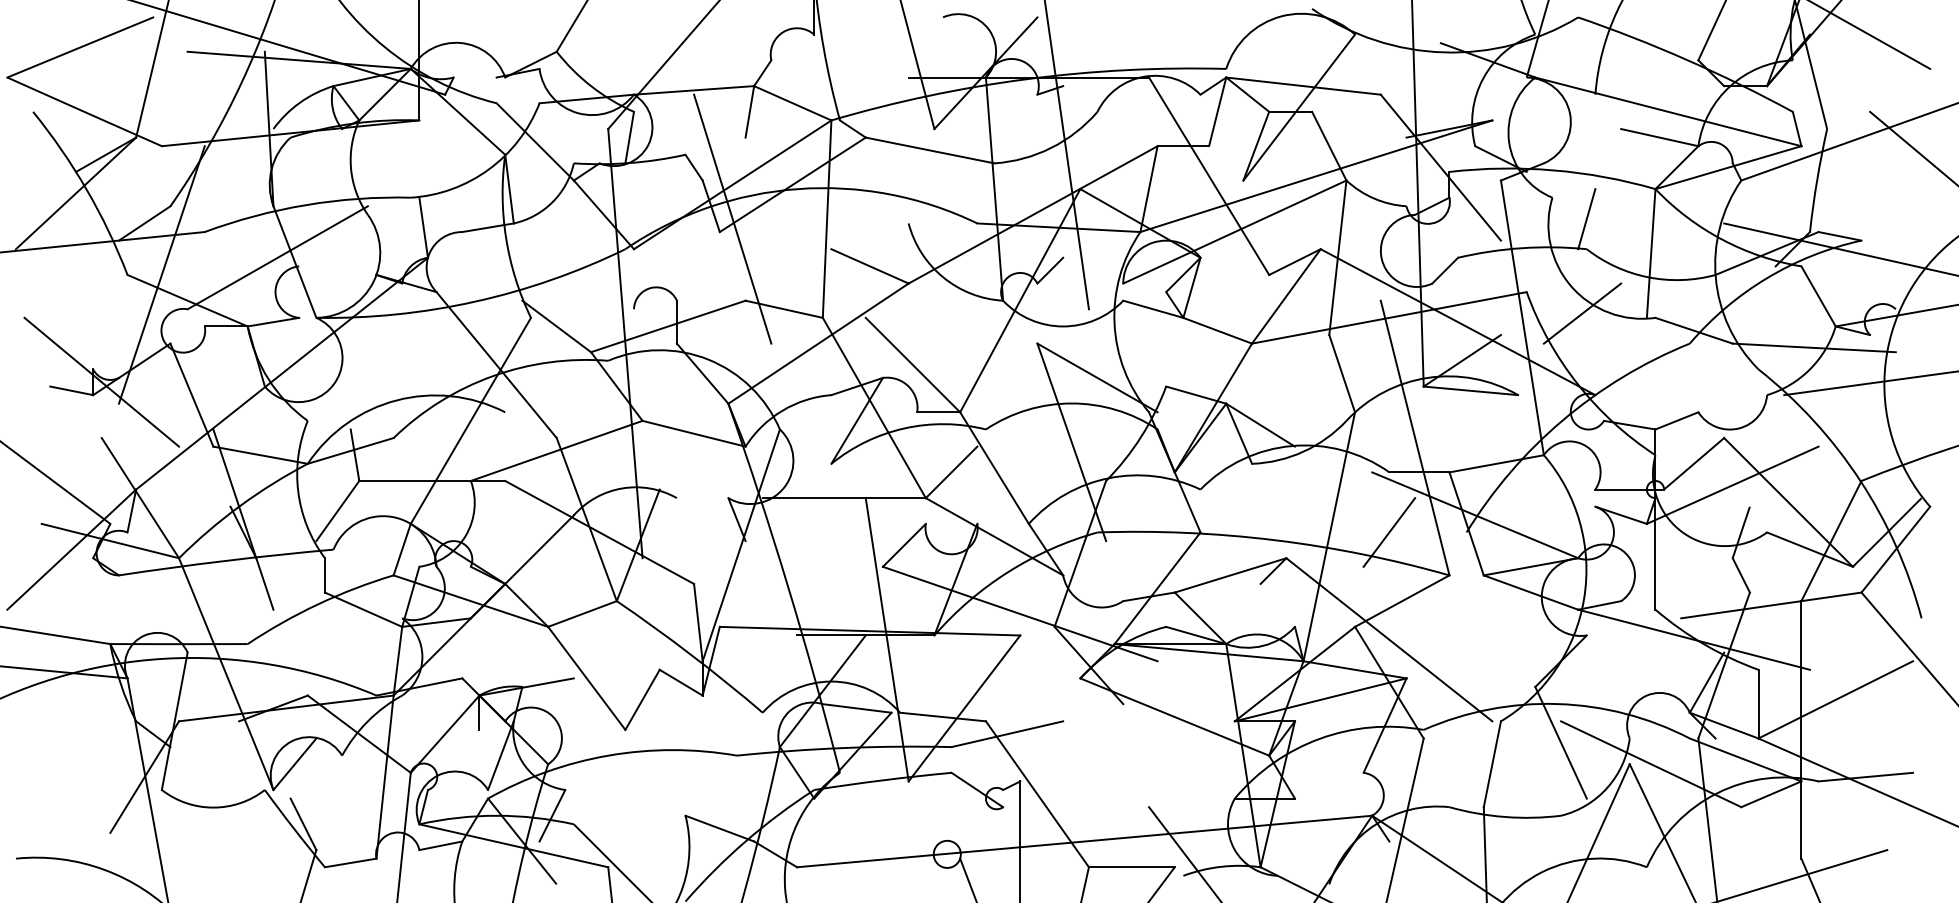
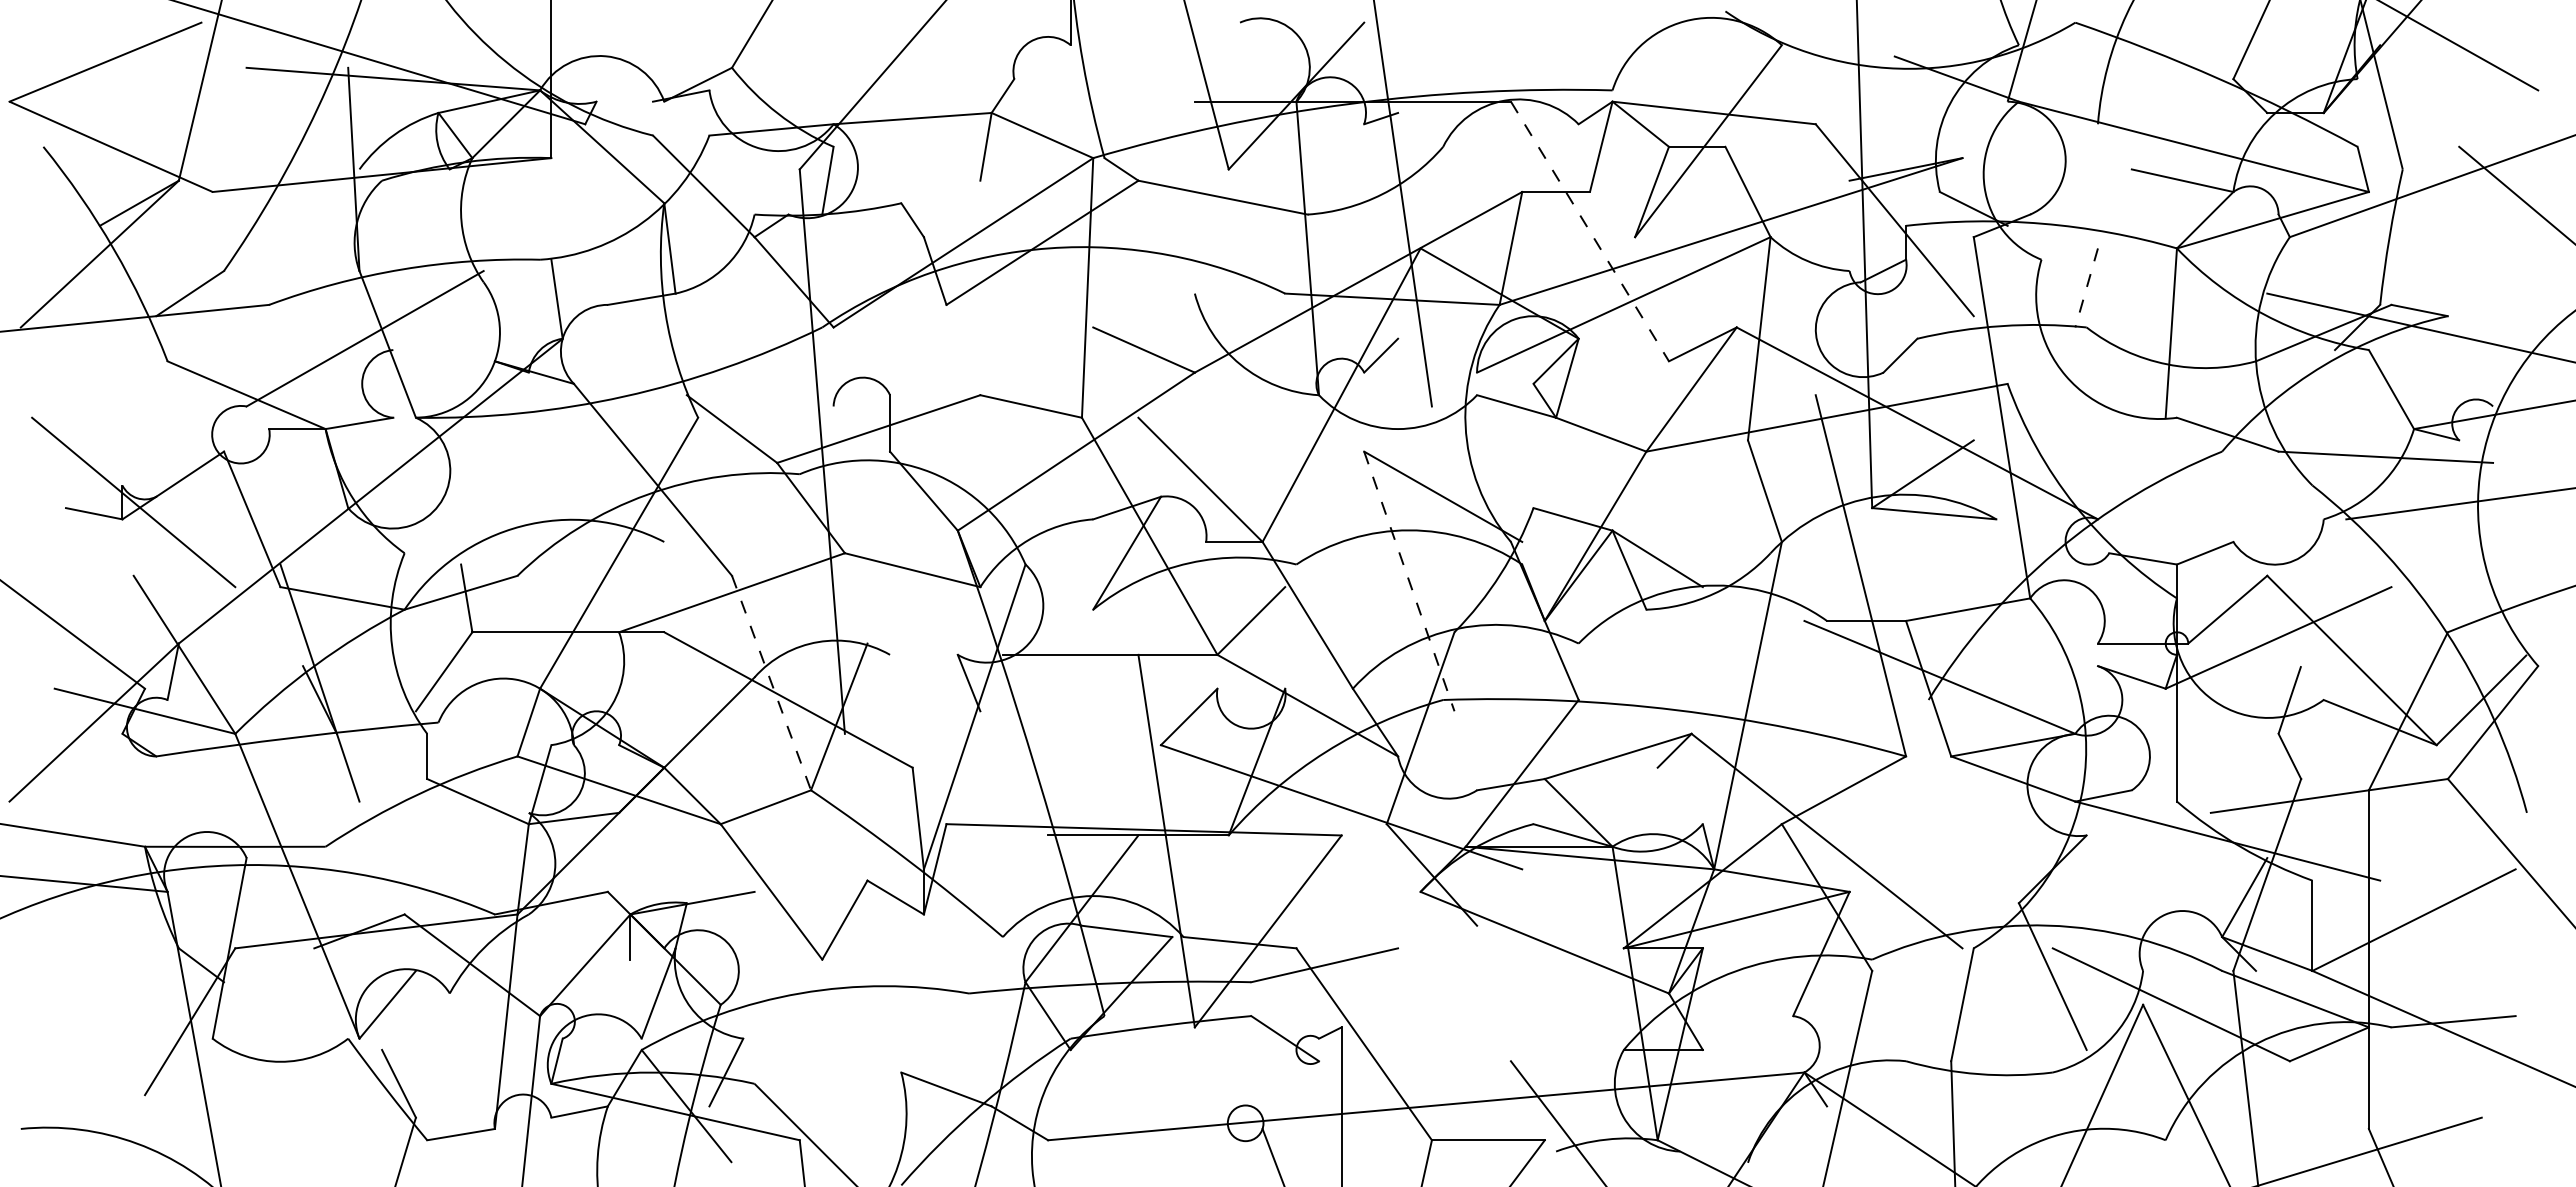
line: (1208, 176) -> (1589, 231), solid -> dashed
line: (732, 218) -> (963, 287), removed
line: (1586, 219) -> (2086, 288), solid -> dashed
line: (161, 275) -> (212, 361), removed
line: (1582, 313) -> (2080, 411), removed
line: (1071, 442) -> (1409, 581), solid -> dashed
line: (586, 519) -> (771, 683), solid -> dashed
line: (1388, 532) -> (1826, 699), removed

